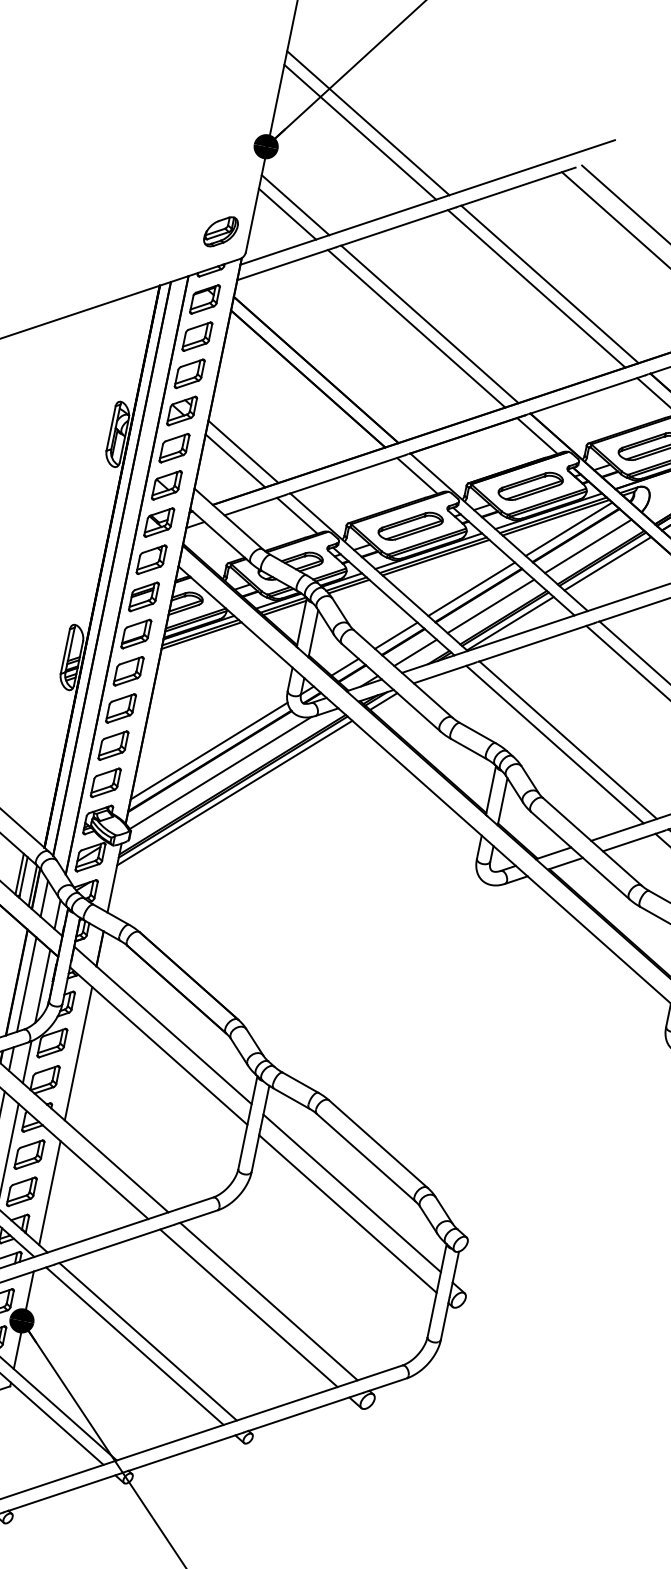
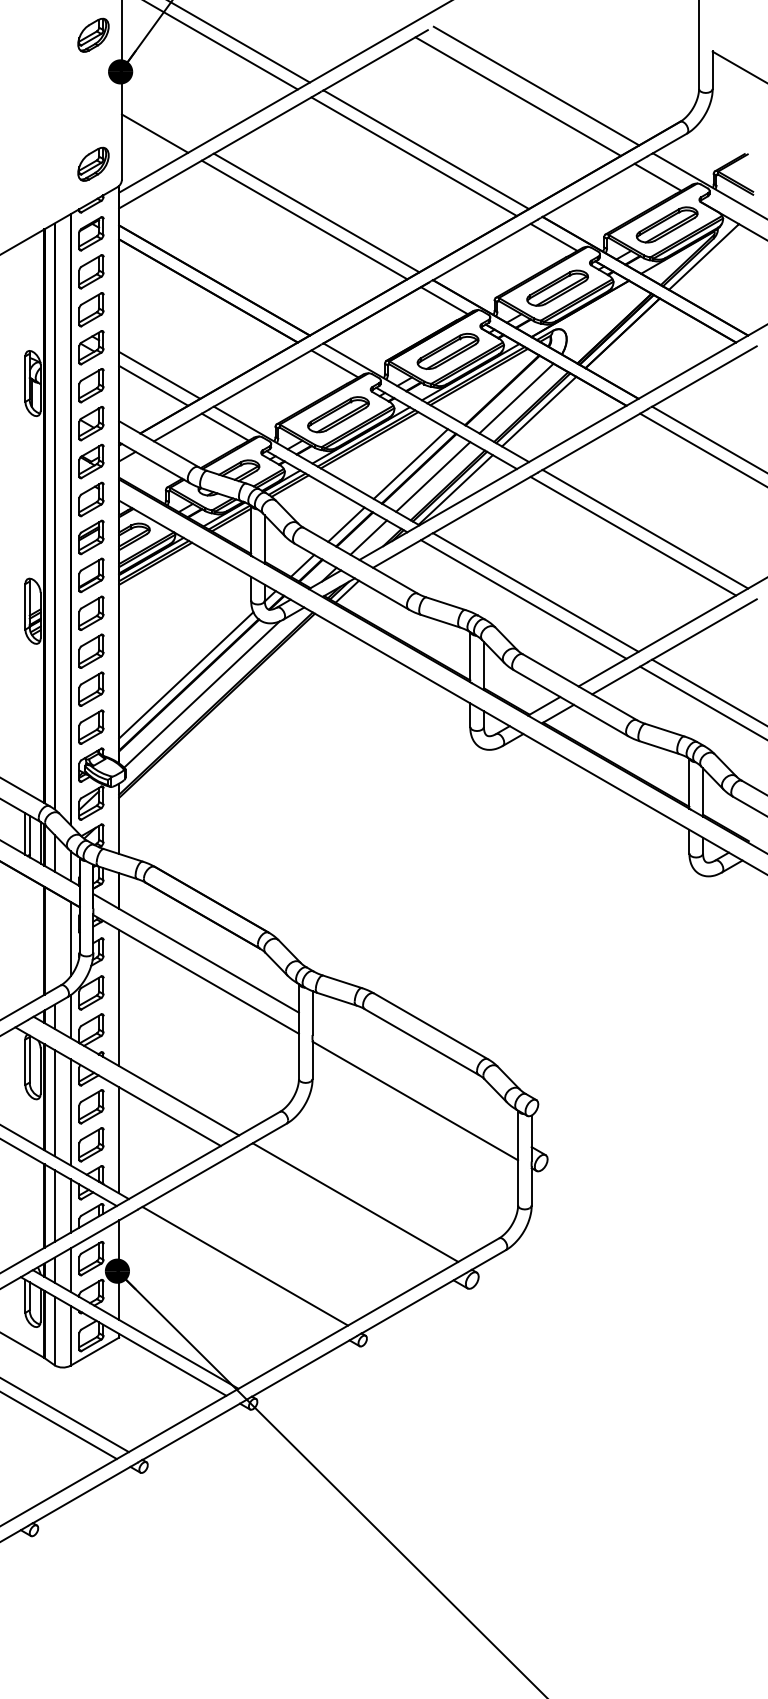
part: (247, 104) -> (93, 34), added
line: (295, 204) -> (160, 122), removed
line: (569, 529) -> (494, 385), removed
line: (234, 792) -> (219, 710), removed
line: (26, 984) -> (54, 940), removed
line: (352, 1193) -> (415, 1079), removed
line: (248, 1307) -> (336, 1212), removed
line: (134, 1345) -> (232, 1272), removed

